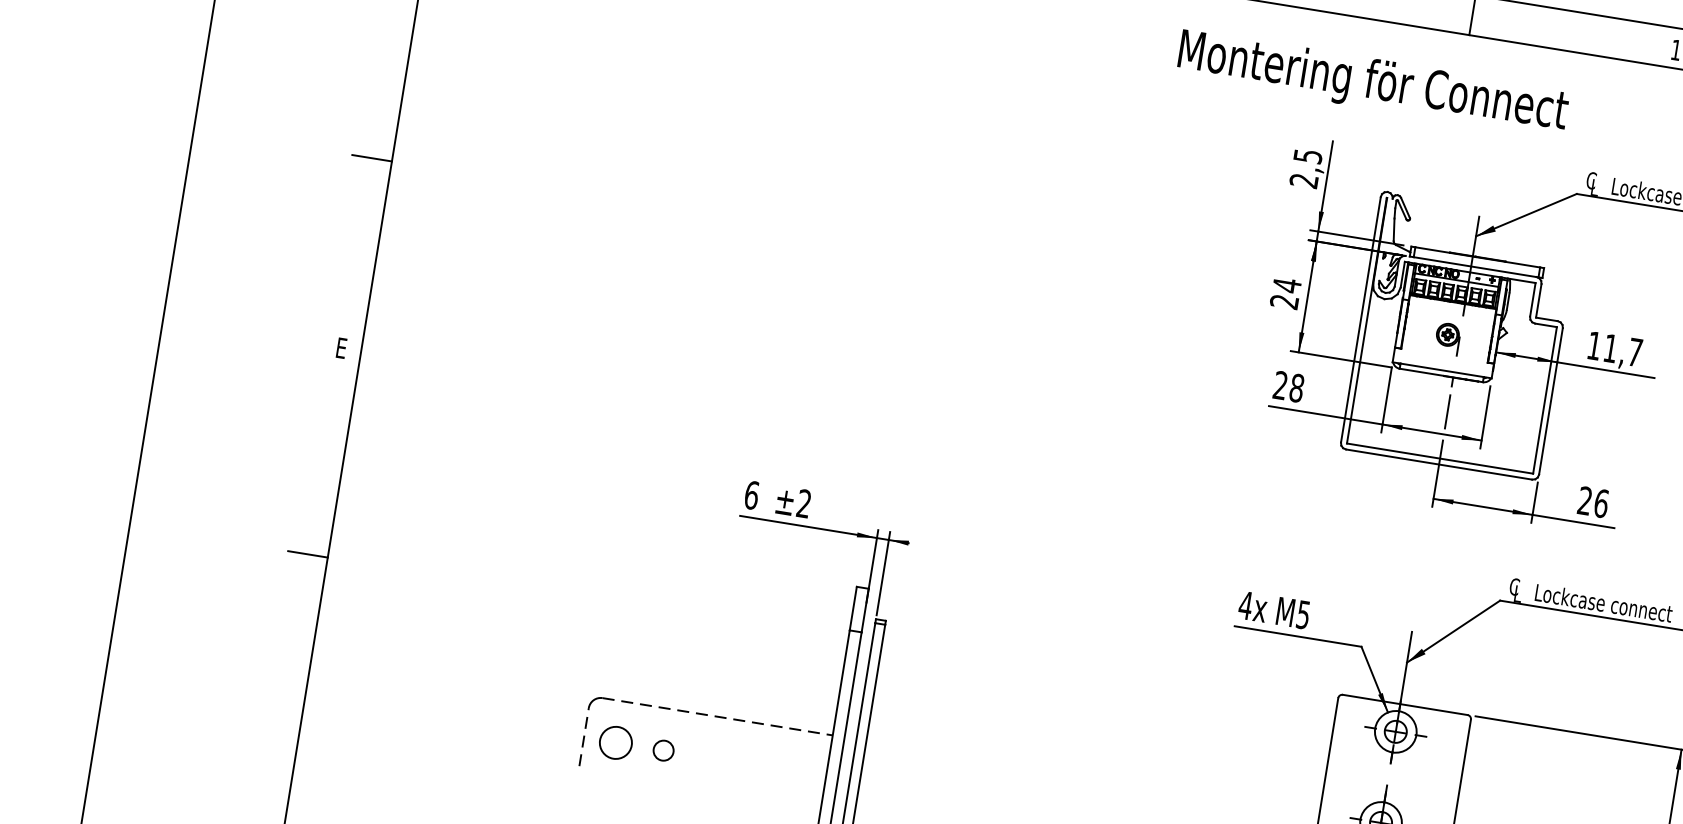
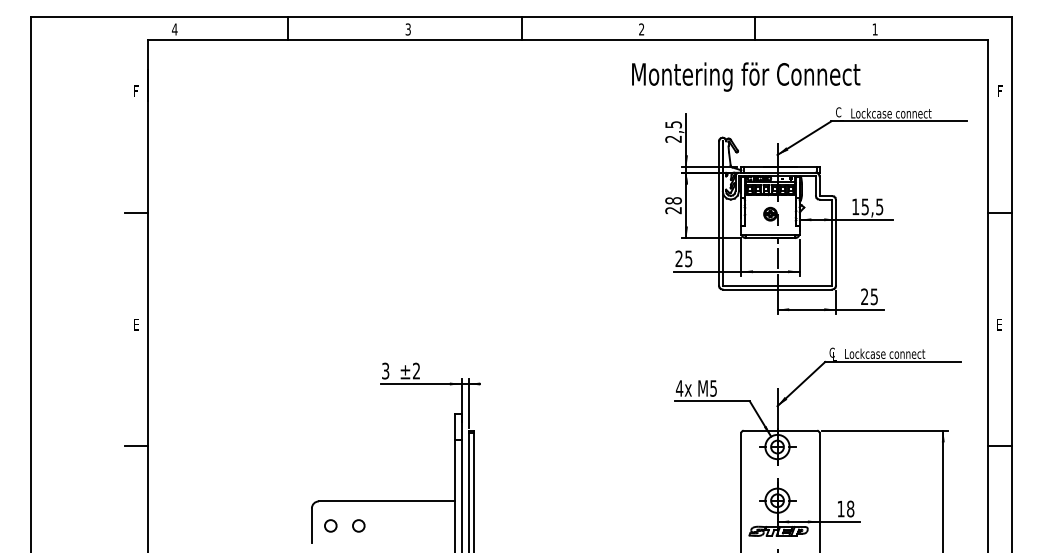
text: (1373, 83) -> (746, 76), moved
text: (1287, 284) -> (673, 200), 24 -> 28
text: (1623, 349) -> (872, 206), 11,7 -> 15,5
text: (1296, 387) -> (688, 258), 28 -> 25
text: (751, 494) -> (385, 370), 6 -> 3
text: (1601, 503) -> (874, 296), 26 -> 25
line: (717, 716) -> (386, 501), dashed -> solid
line: (583, 736) -> (311, 525), dashed -> solid
circle: (615, 742) -> (330, 525), size x0.62

